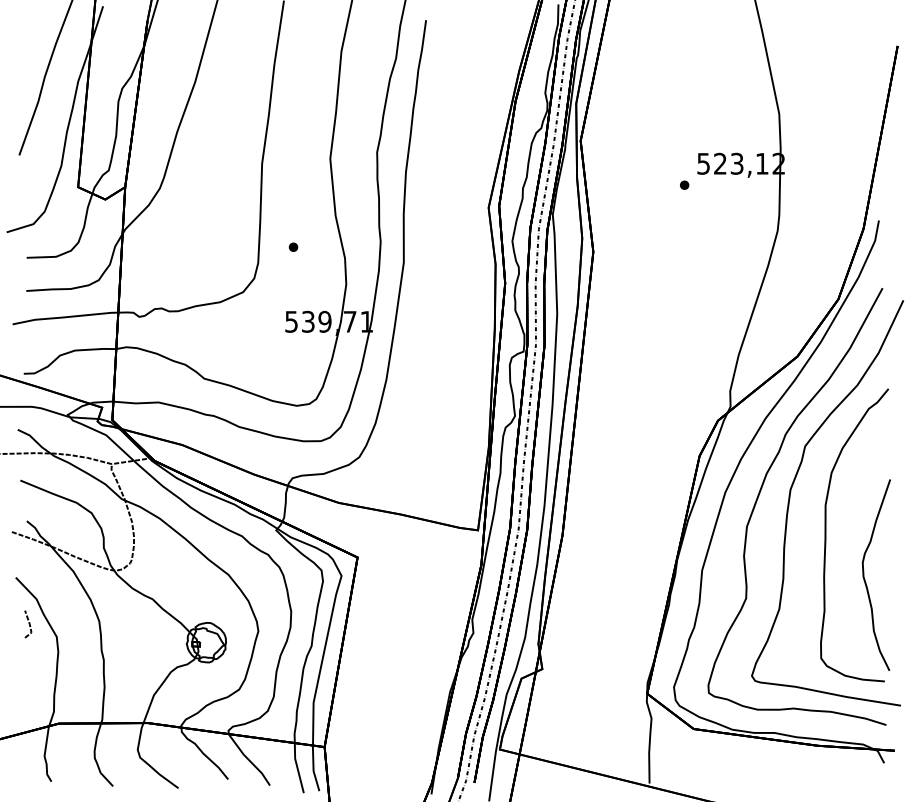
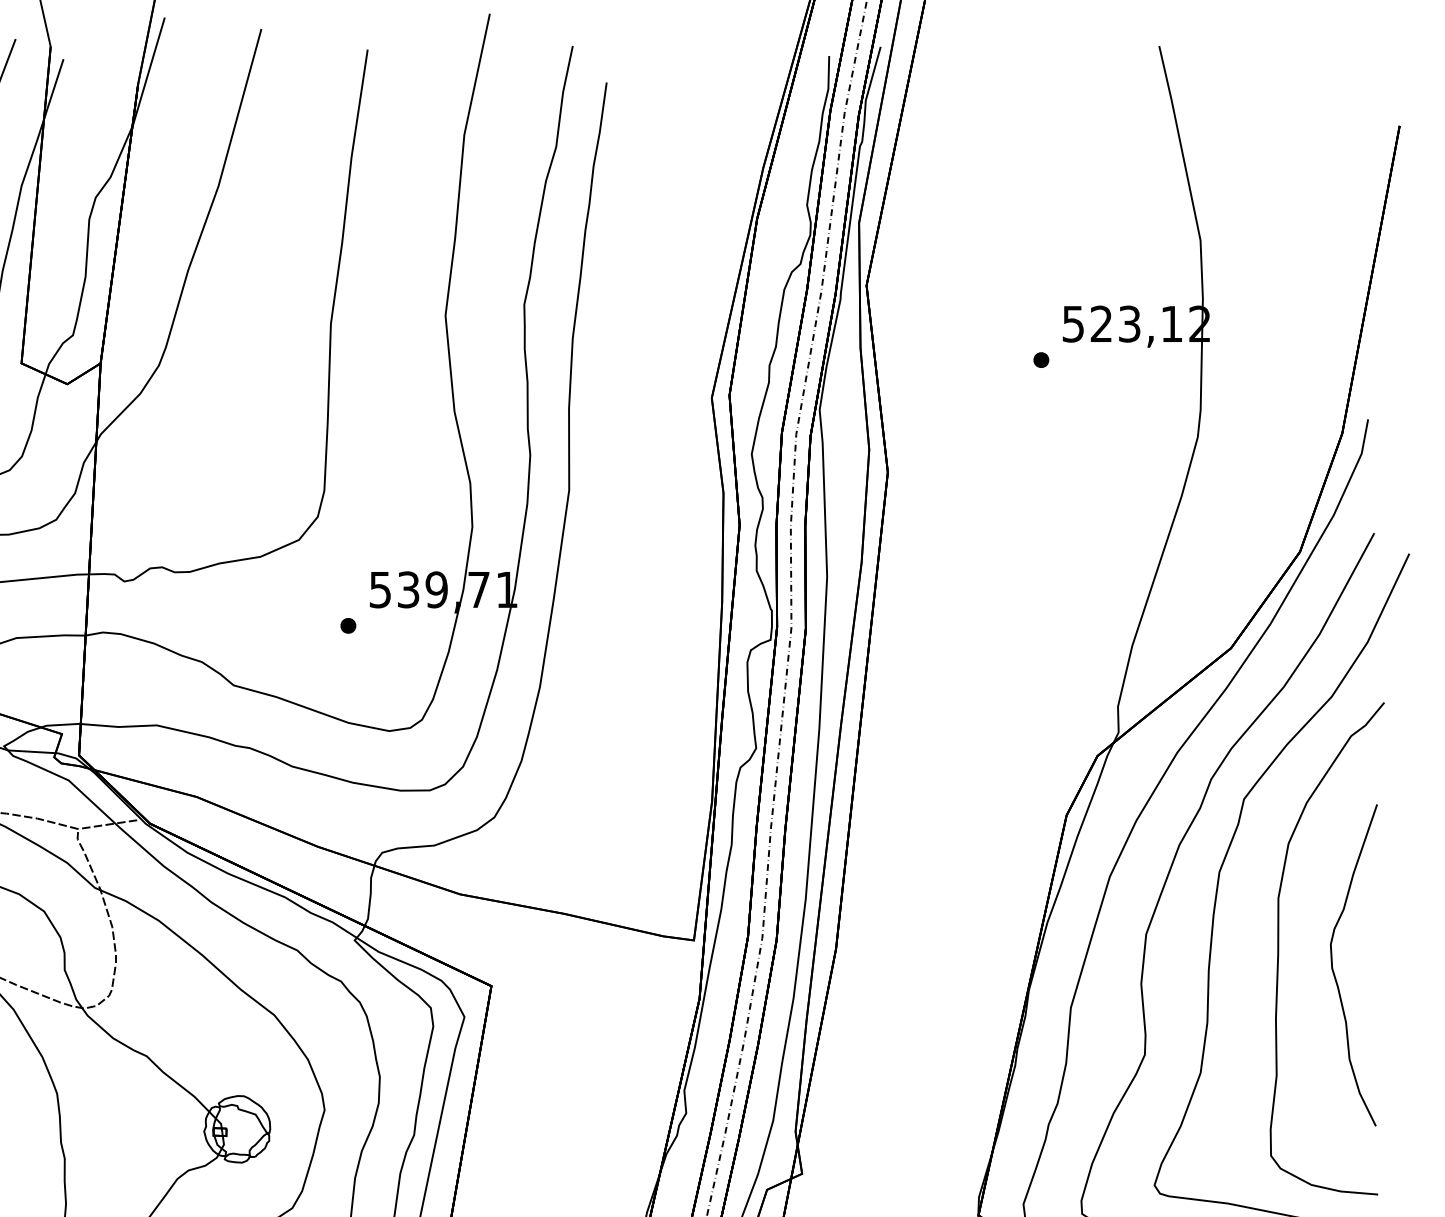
part: (293, 246) -> (348, 624), moved
curve: (864, 574) -> (1333, 964), moved

